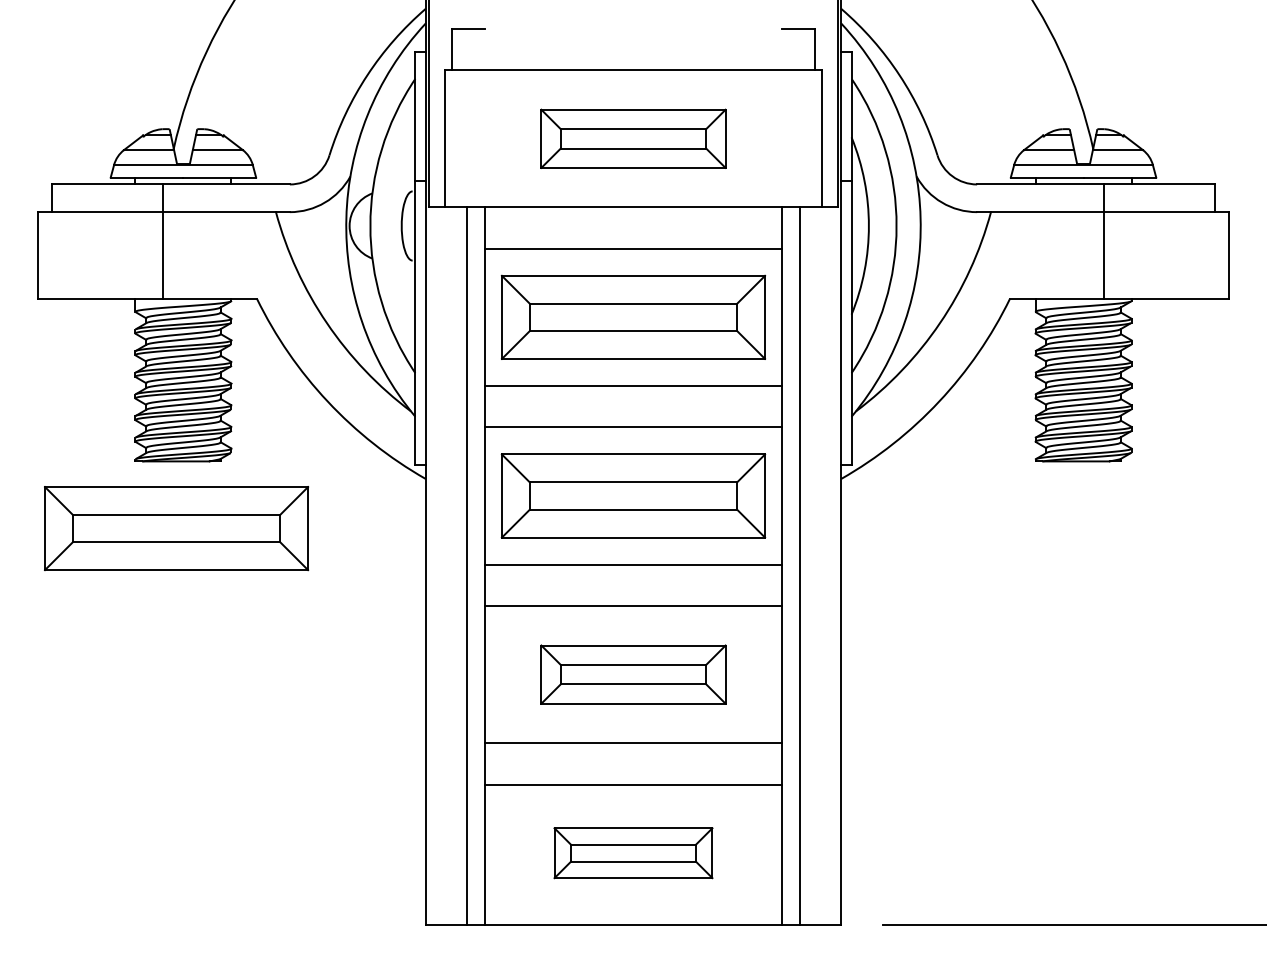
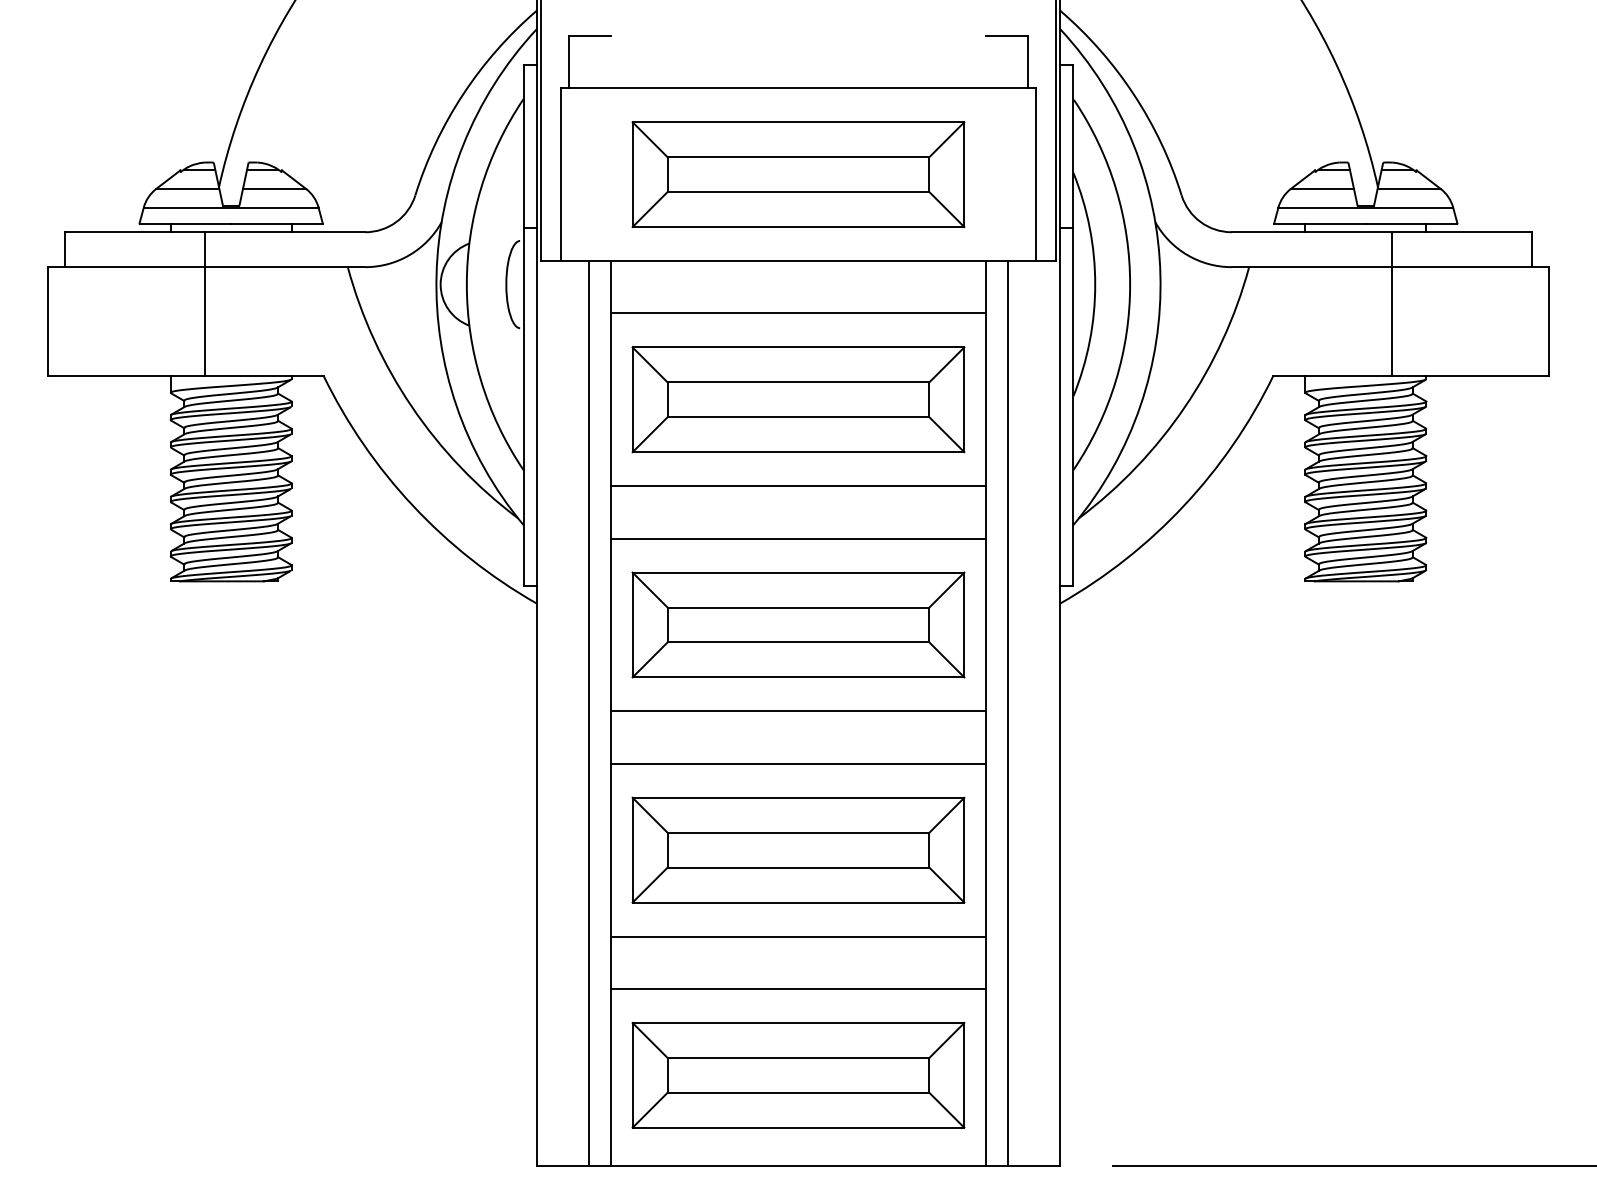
part: (633, 138) -> (798, 174), size x1.43
part: (176, 528) -> (222, 665), removed
part: (633, 674) -> (798, 849), size x1.43
part: (633, 852) -> (798, 1074), size x1.67

